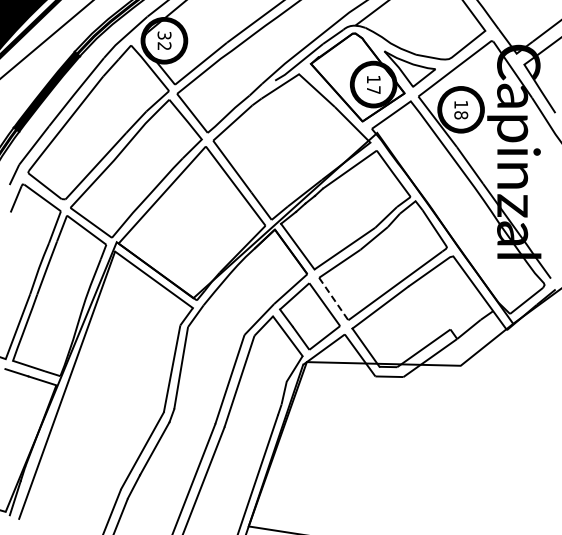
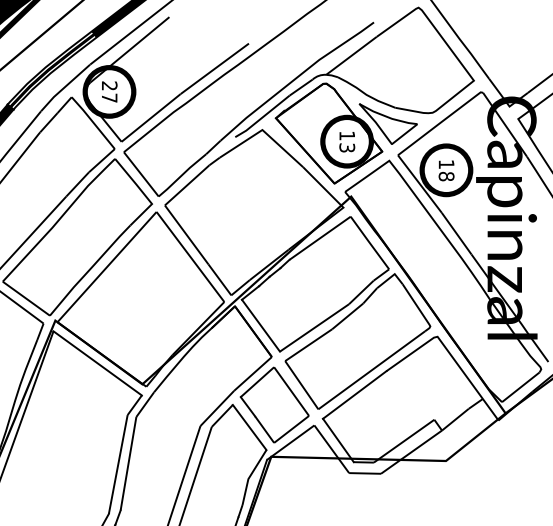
text: (164, 40) -> (109, 91), 32 -> 27
text: (373, 90) -> (346, 148), 17 -> 13
line: (333, 299) -> (301, 385), dashed -> solid

